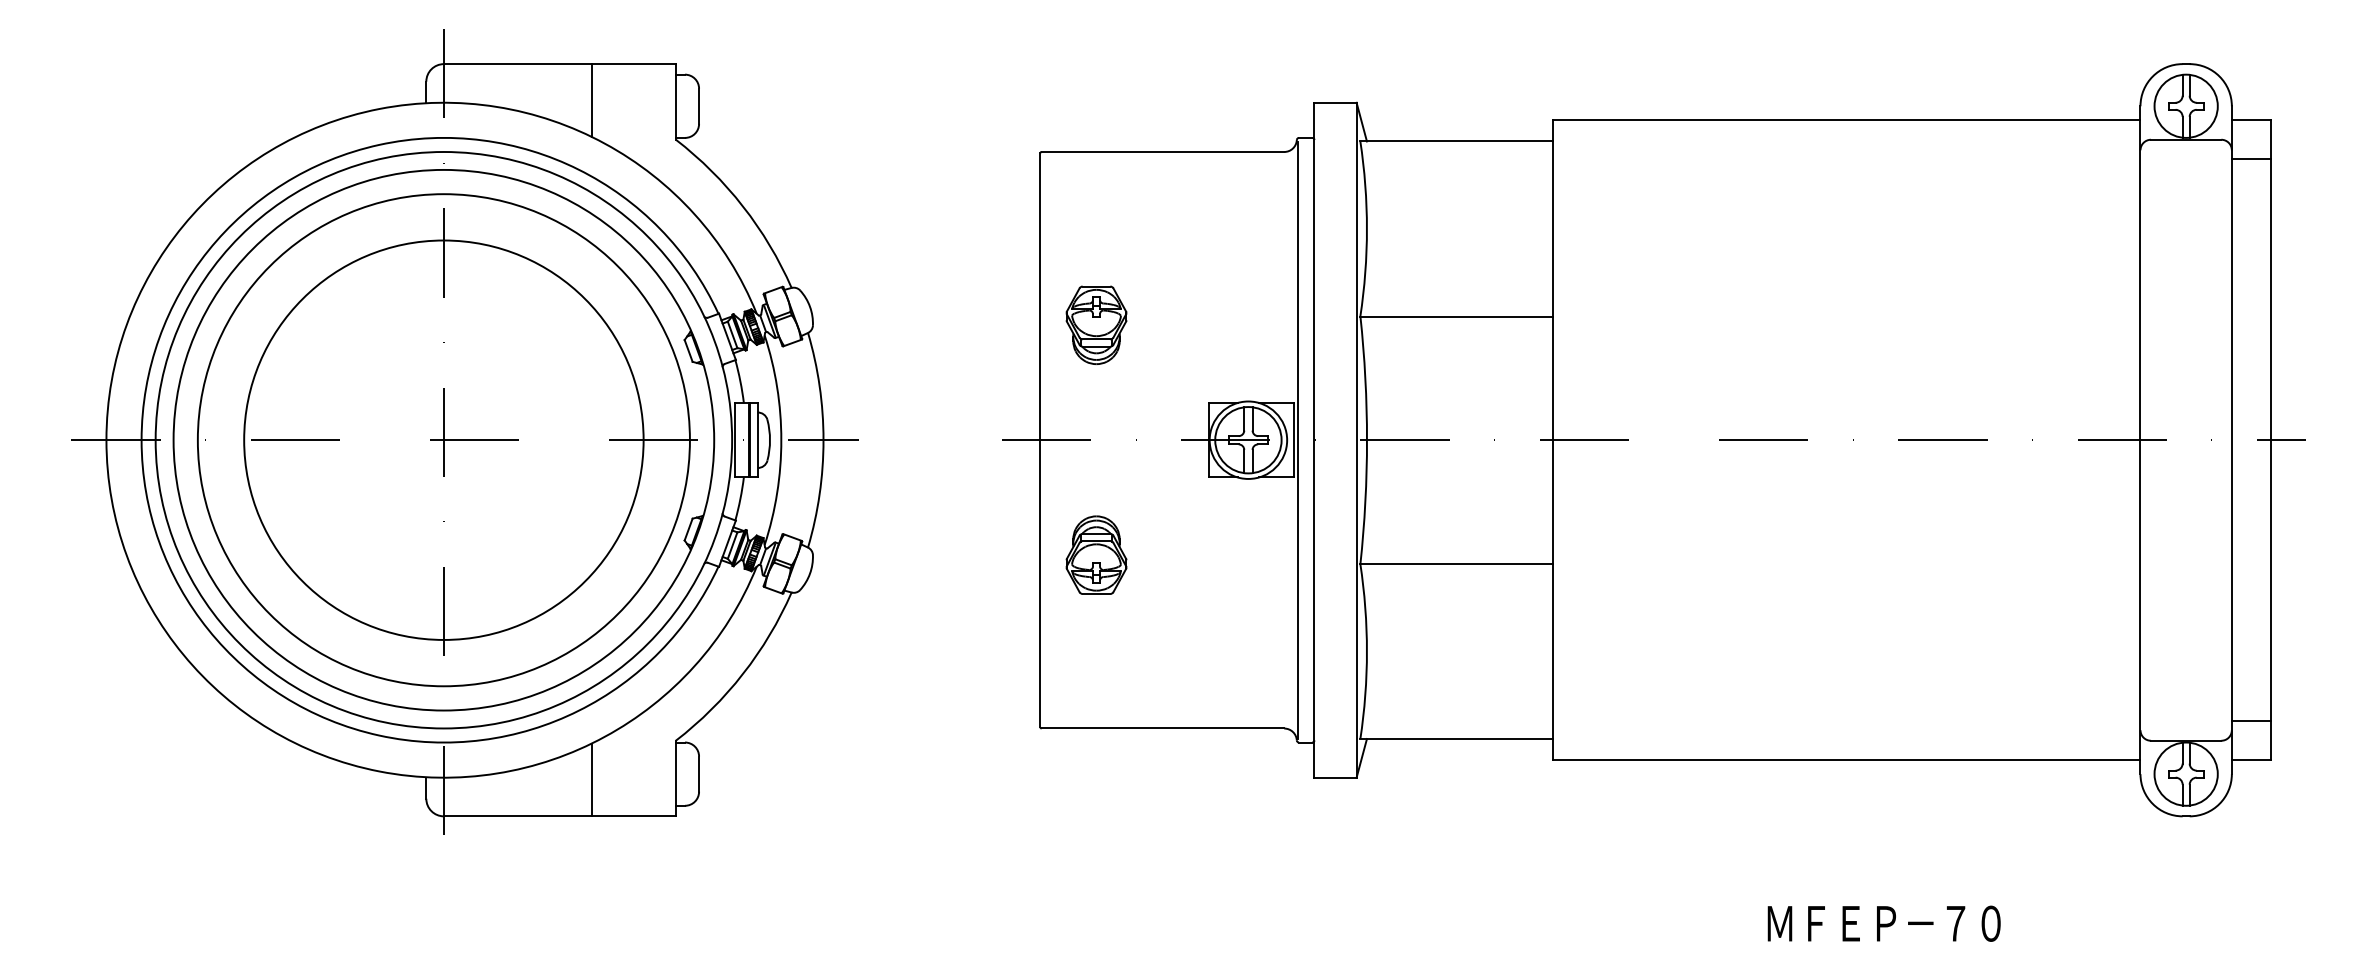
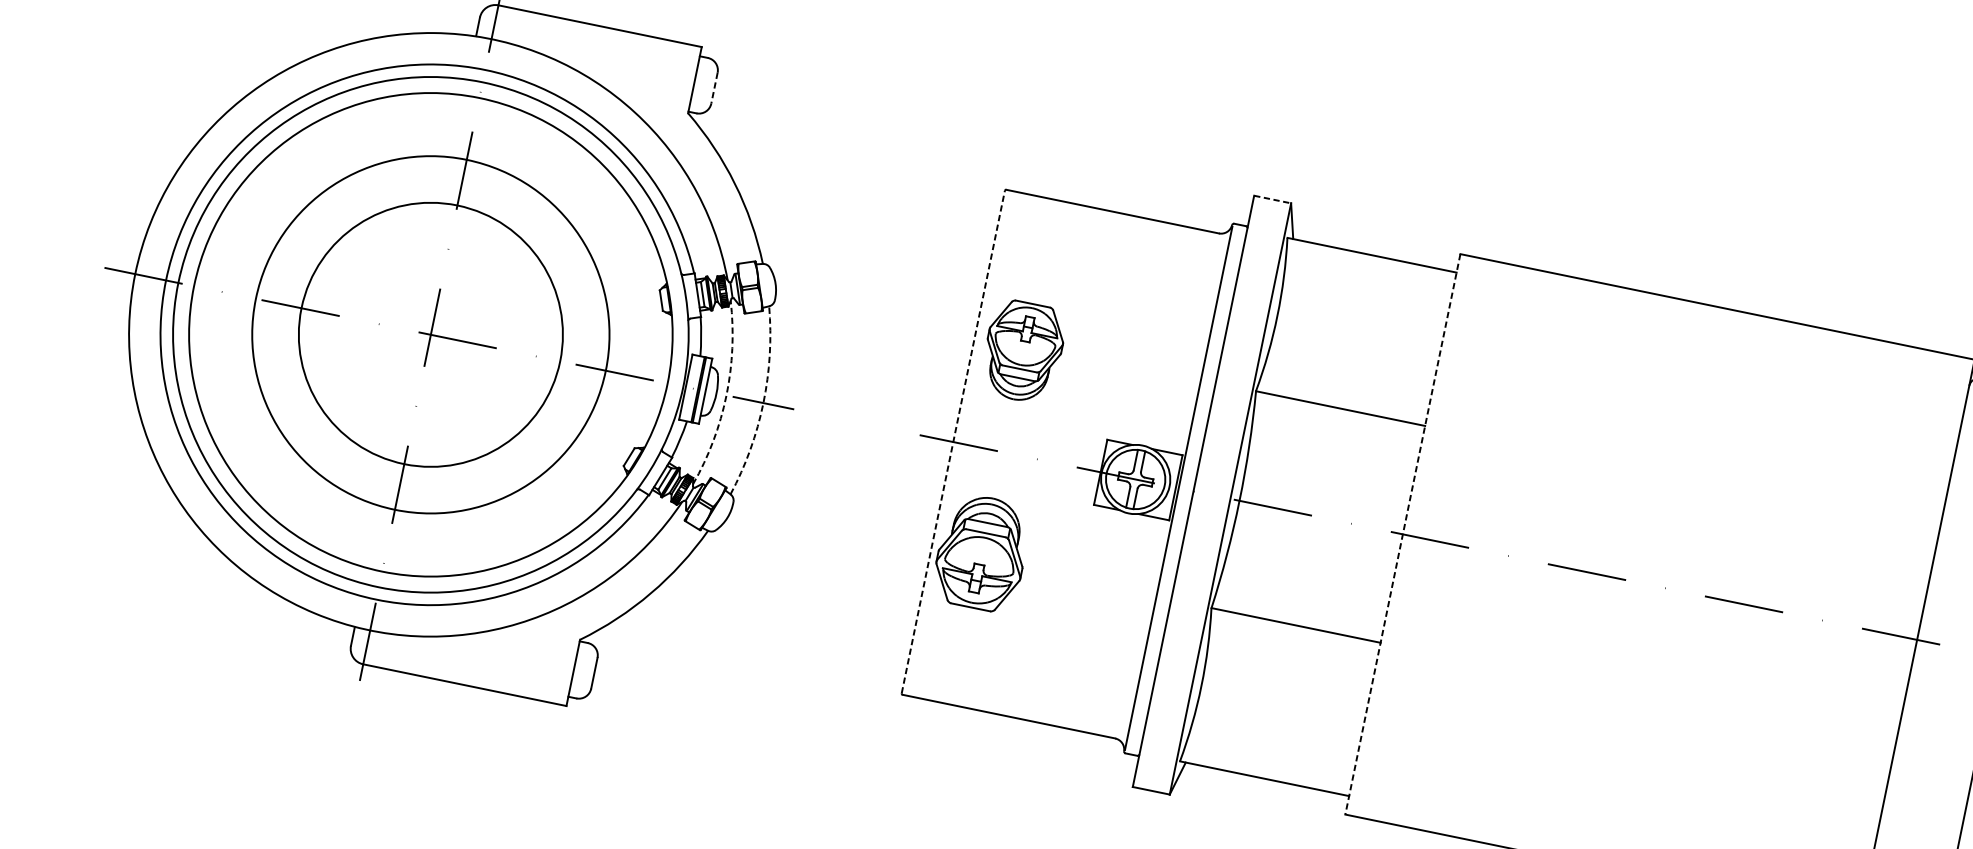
line: (591, 100) -> (621, 63), removed
line: (1336, 102) -> (1273, 199), solid -> dashed
line: (699, 106) -> (714, 88), solid -> dashed
part: (1096, 324) -> (1023, 350), size x1.4
circle: (443, 440) -> (430, 334), size x0.6
arc: (781, 440) -> (726, 395), solid -> dashed
arc: (823, 440) -> (763, 403), solid -> dashed
line: (1040, 440) -> (953, 442), solid -> dashed
line: (1553, 440) -> (1402, 534), solid -> dashed
part: (1096, 554) -> (982, 552), size x1.6
line: (591, 779) -> (499, 658), removed

